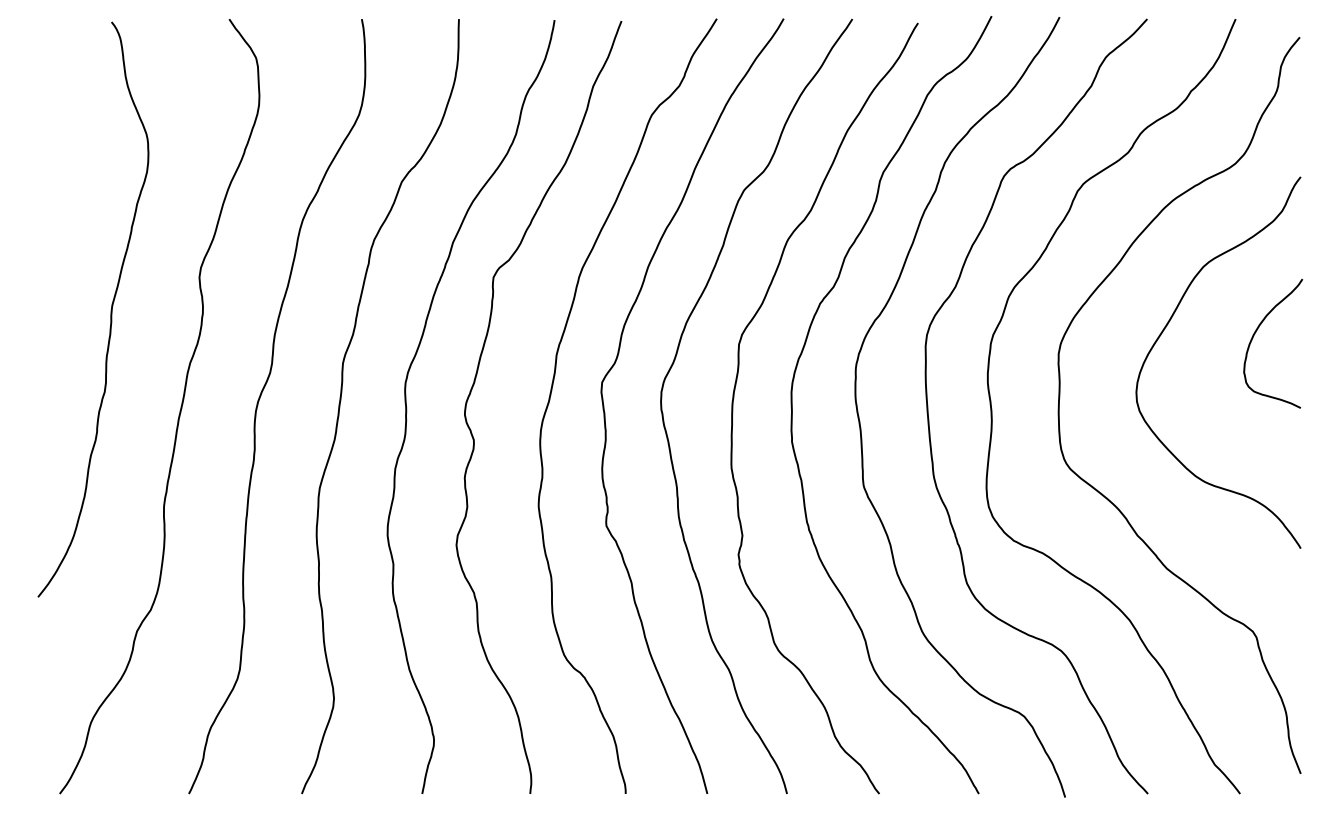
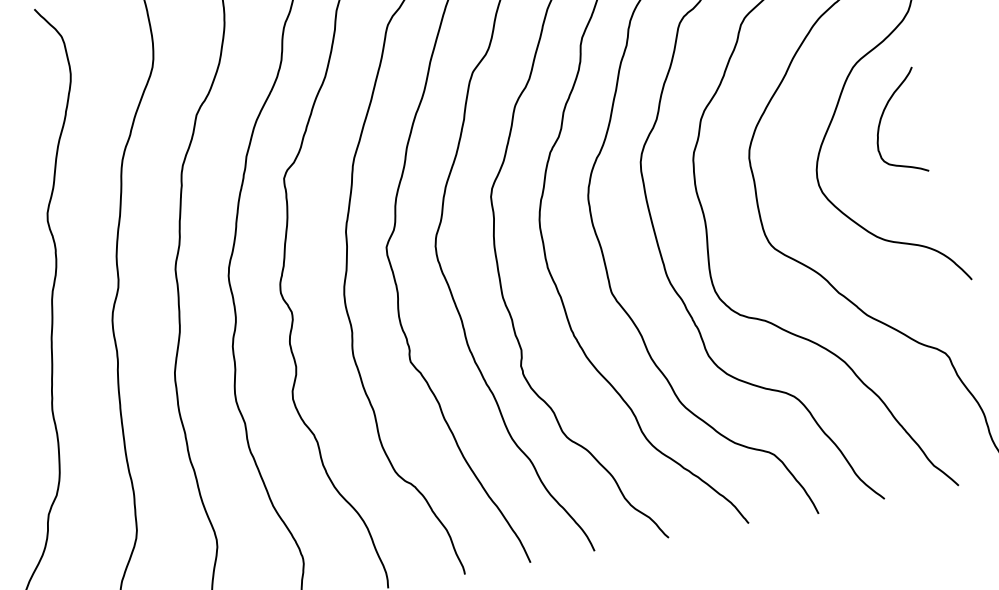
curve: (1255, 334) -> (882, 118), moved

